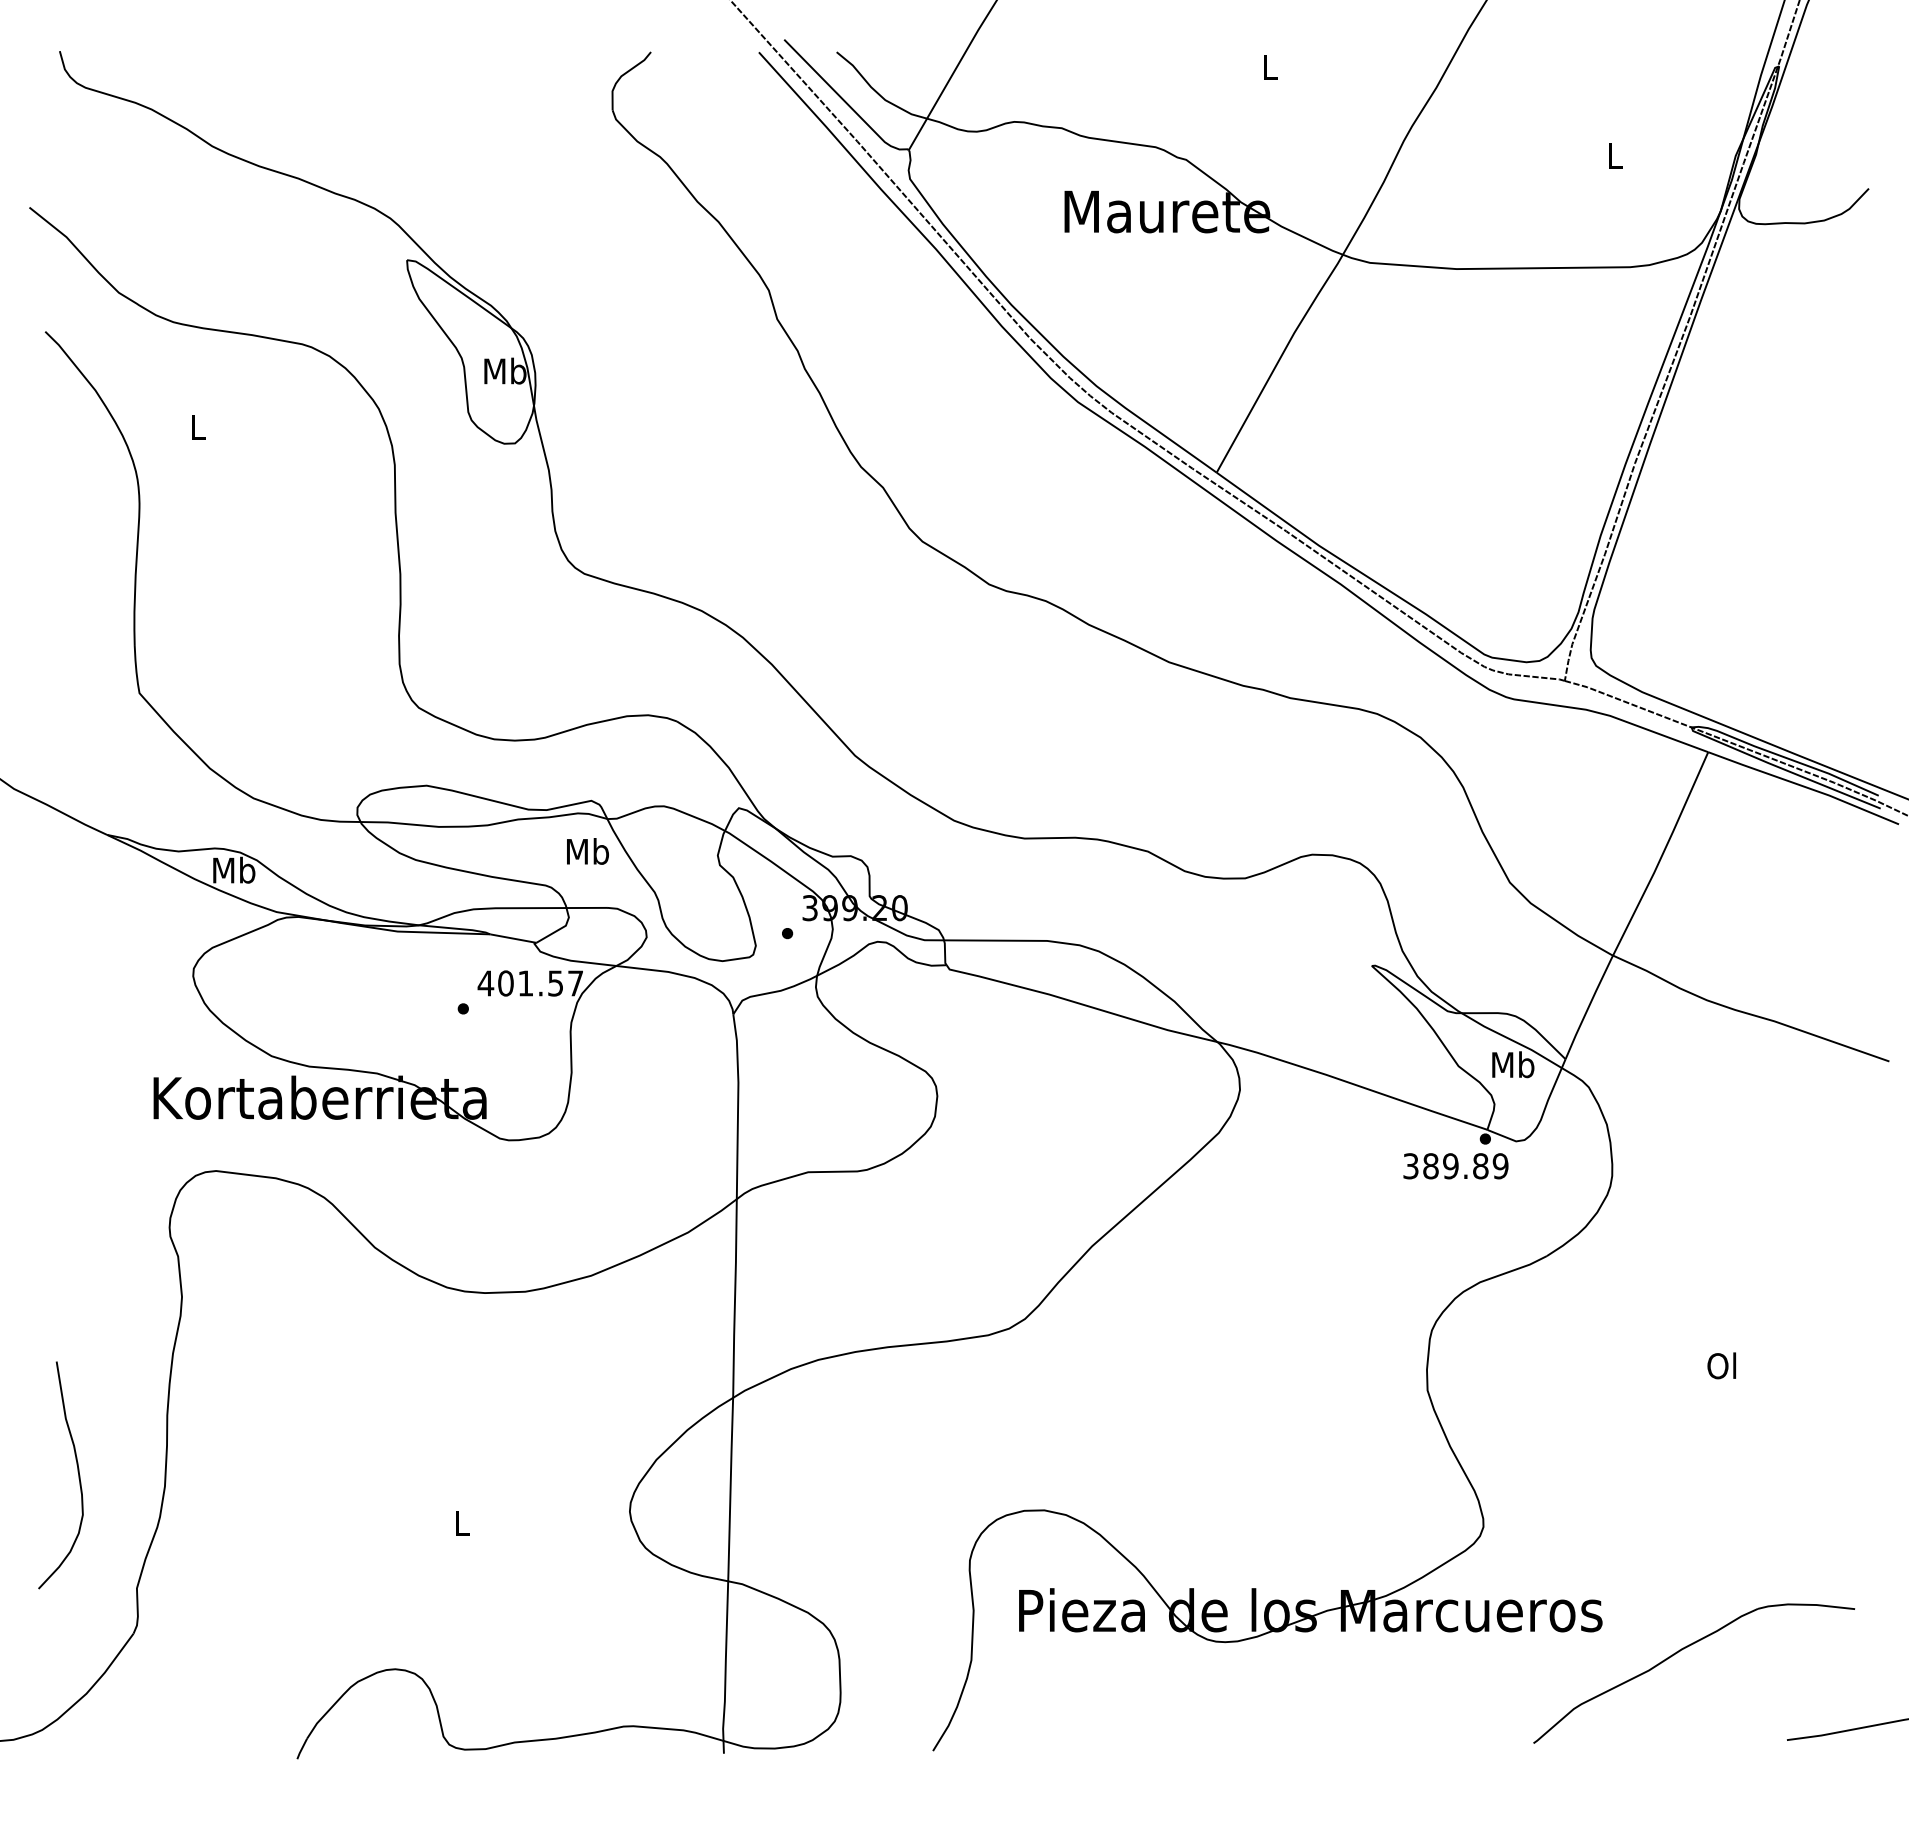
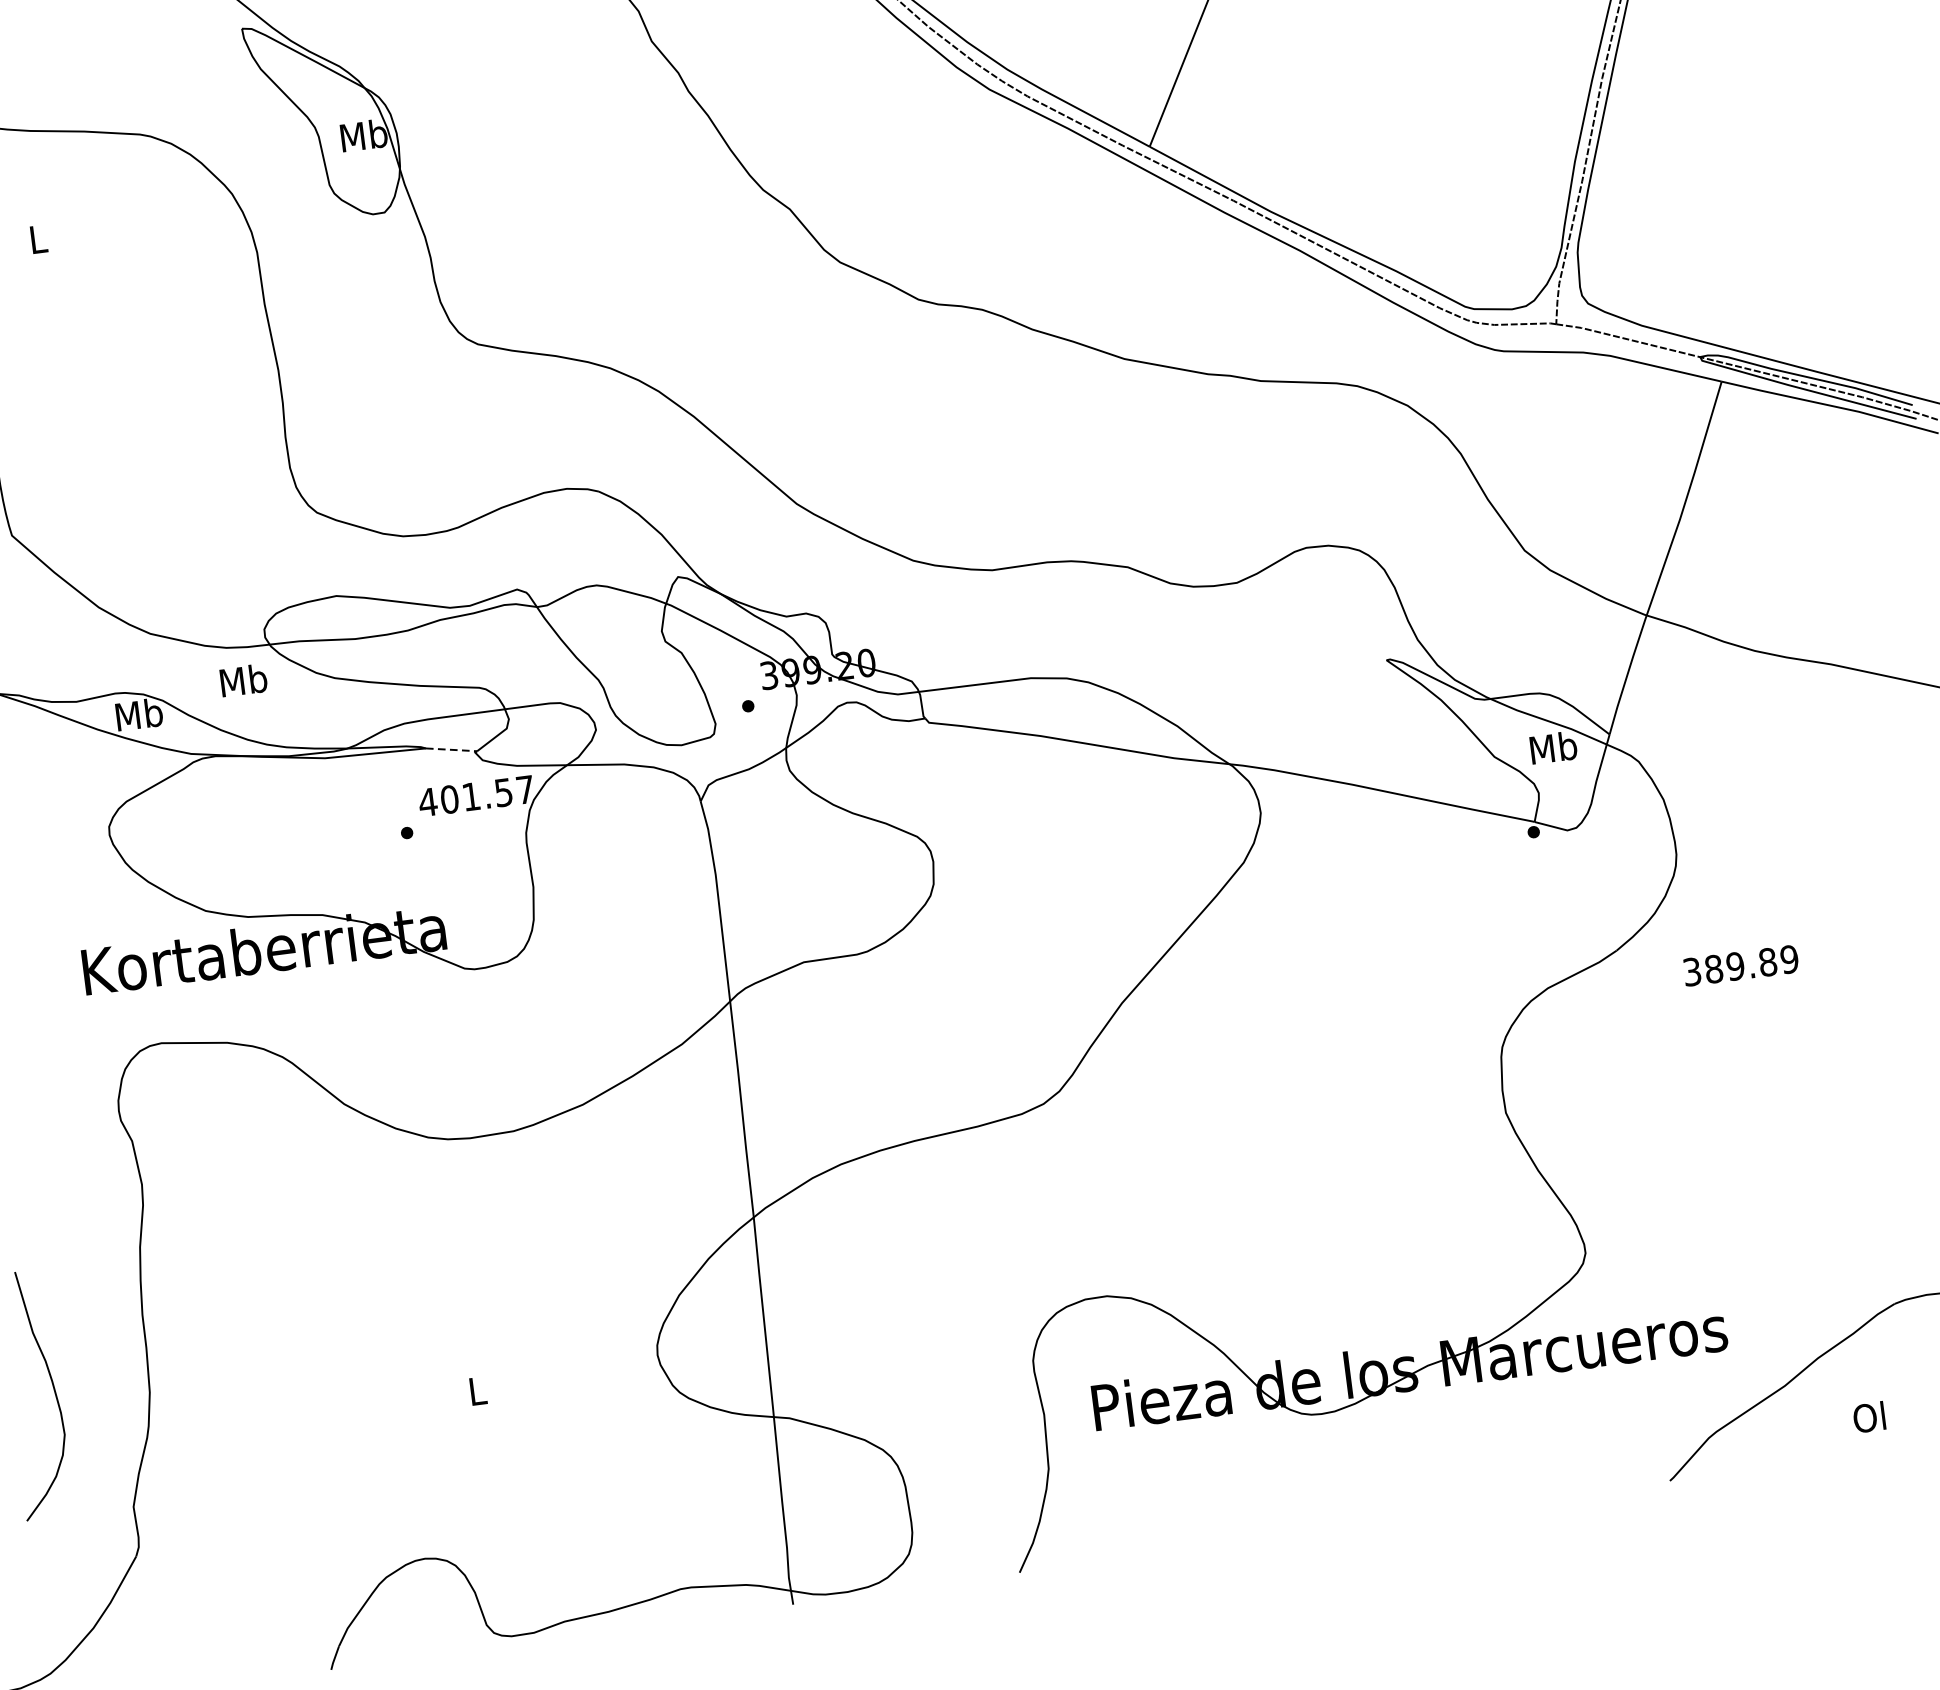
text: (587, 851) -> (243, 680), moved
line: (513, 938) -> (451, 749), solid -> dashed
text: (1455, 1166) -> (1740, 966), moved
text: (1721, 1365) -> (1868, 1417), moved

